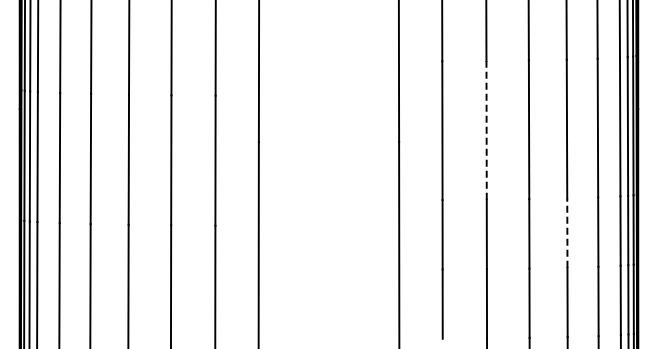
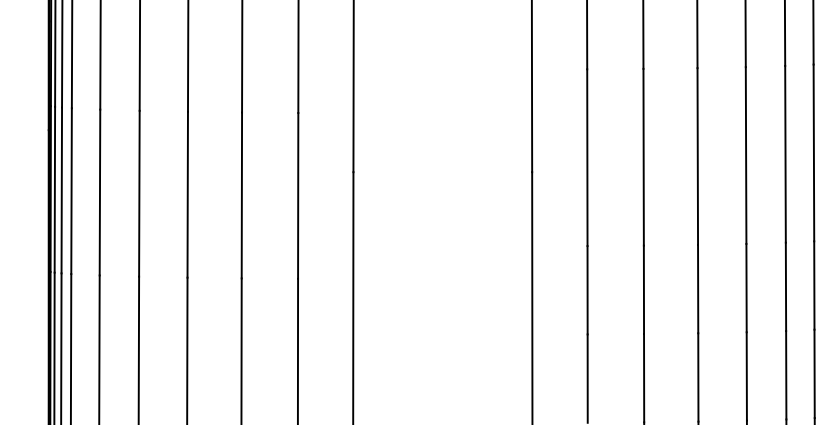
line: (486, 129) -> (643, 156), dashed -> solid
line: (567, 233) -> (746, 288), dashed -> solid

